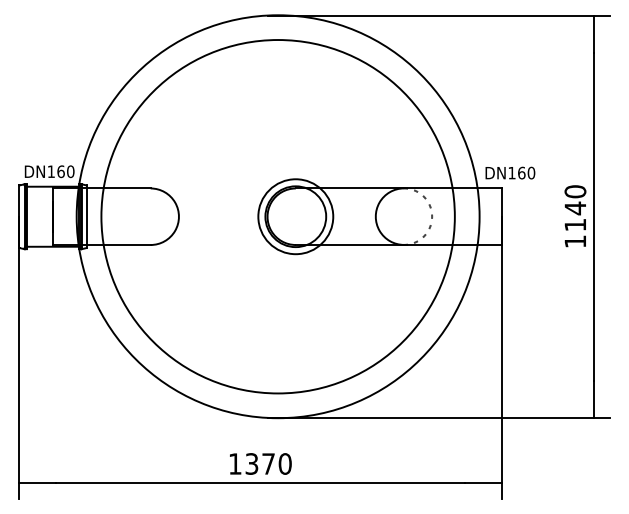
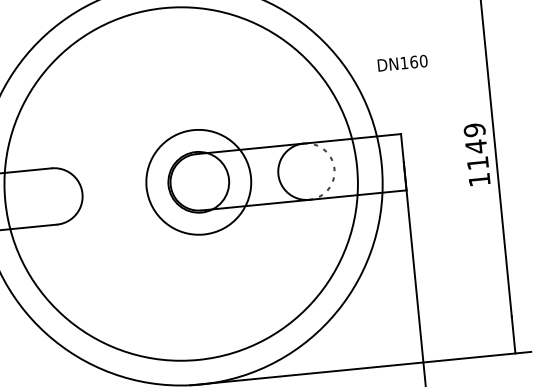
text: (510, 172) -> (402, 62), moved
text: (575, 191) -> (474, 129), 1140 -> 1149
circle: (295, 216) -> (198, 182), size x1.4

